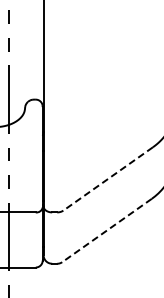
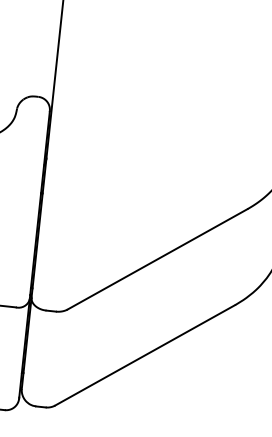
line: (108, 178) -> (158, 258), dashed -> solid
line: (106, 230) -> (144, 355), dashed -> solid

